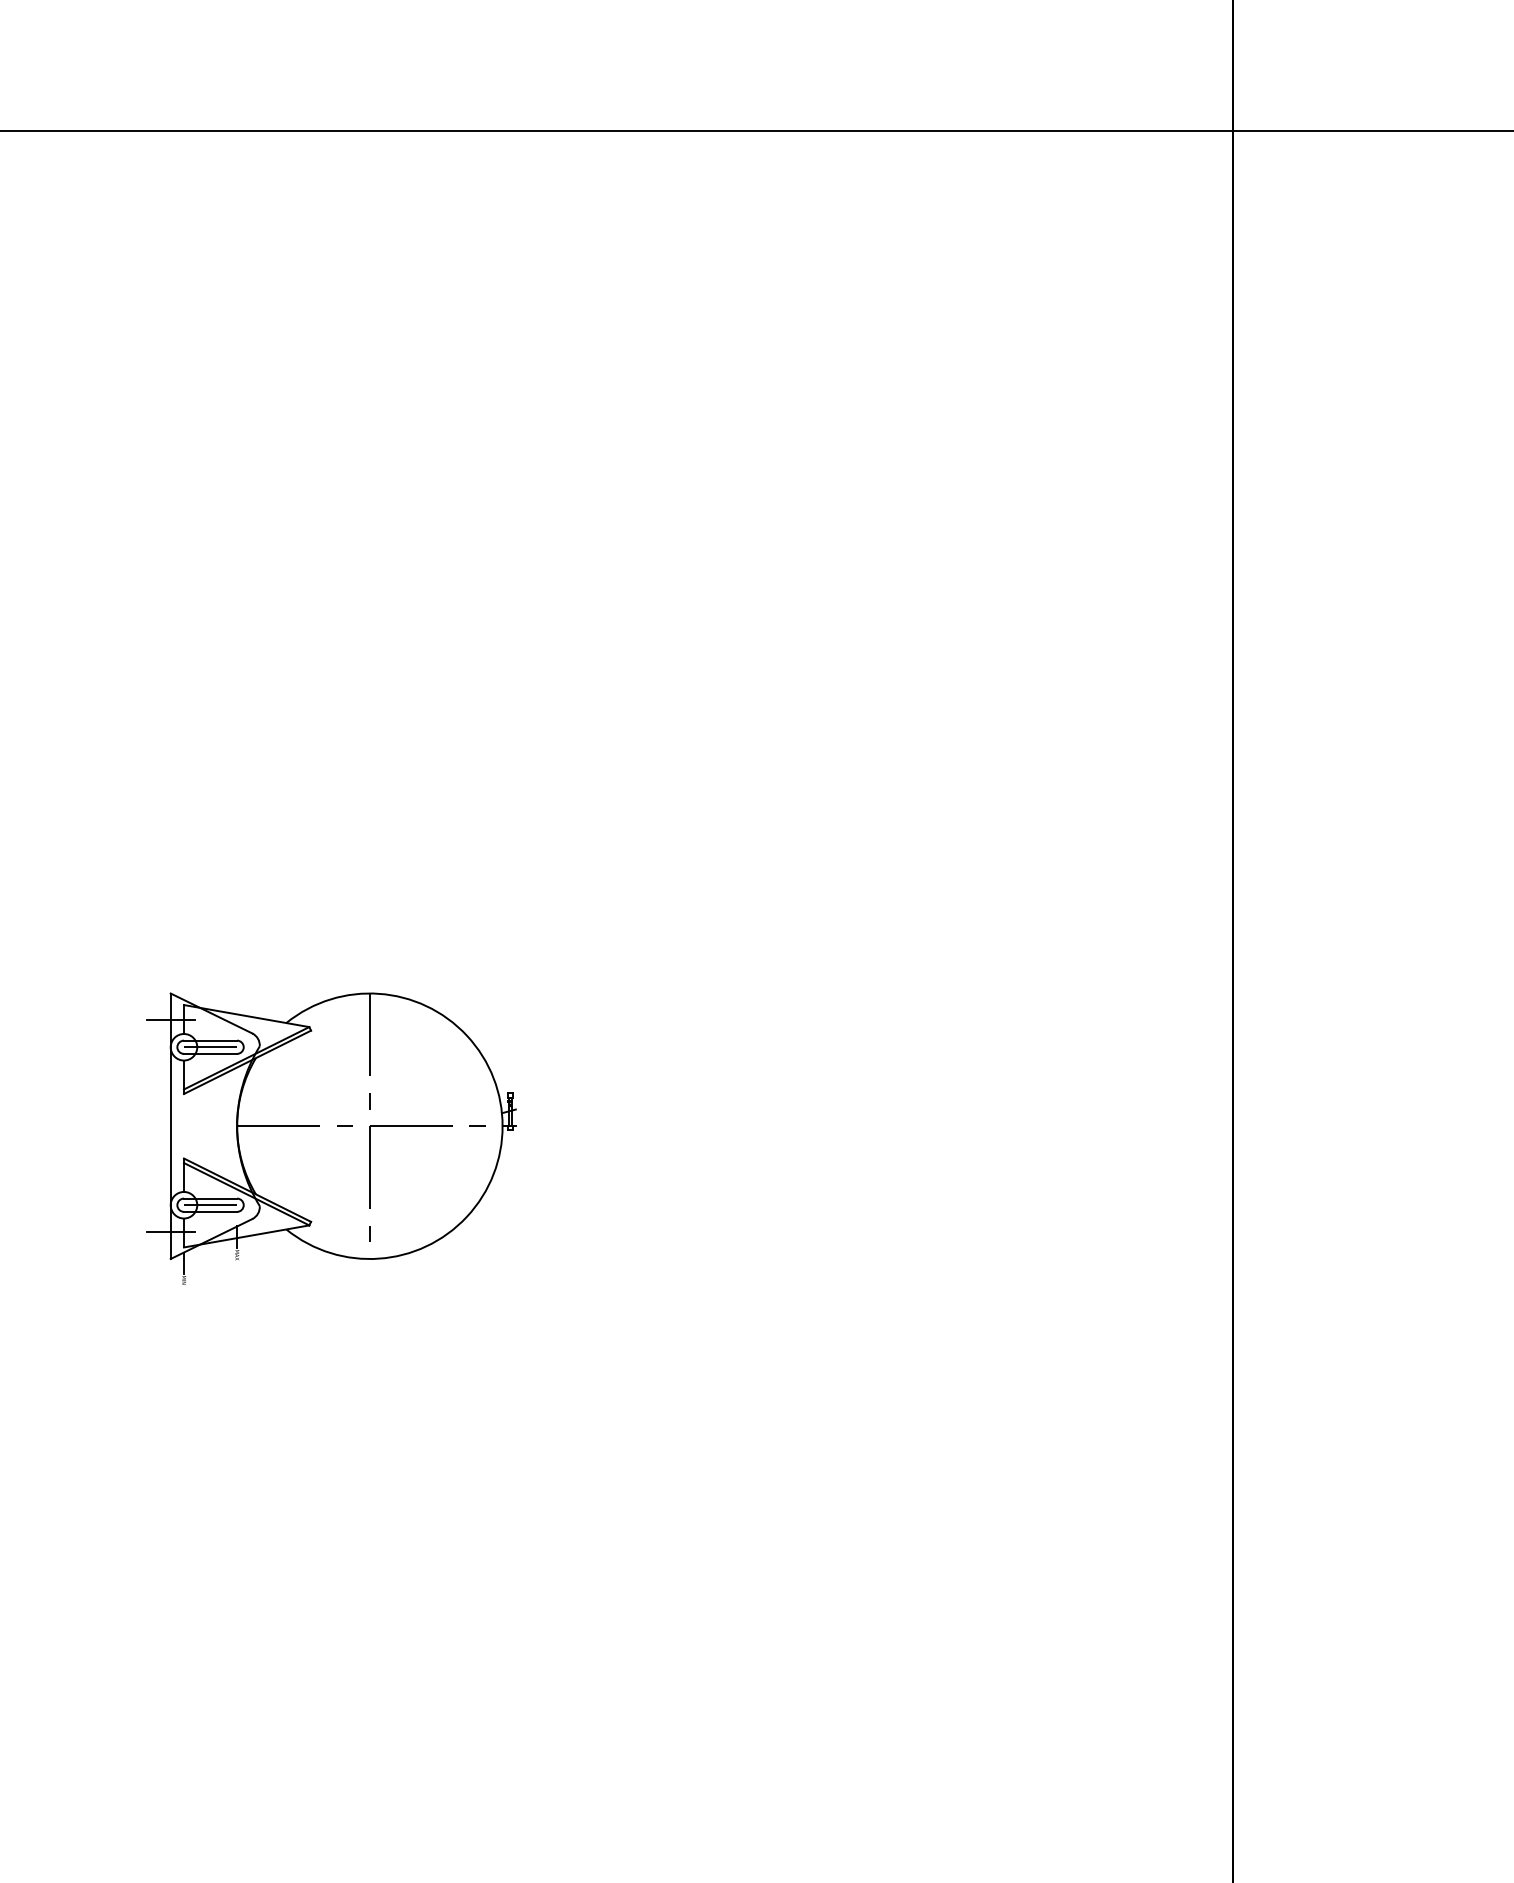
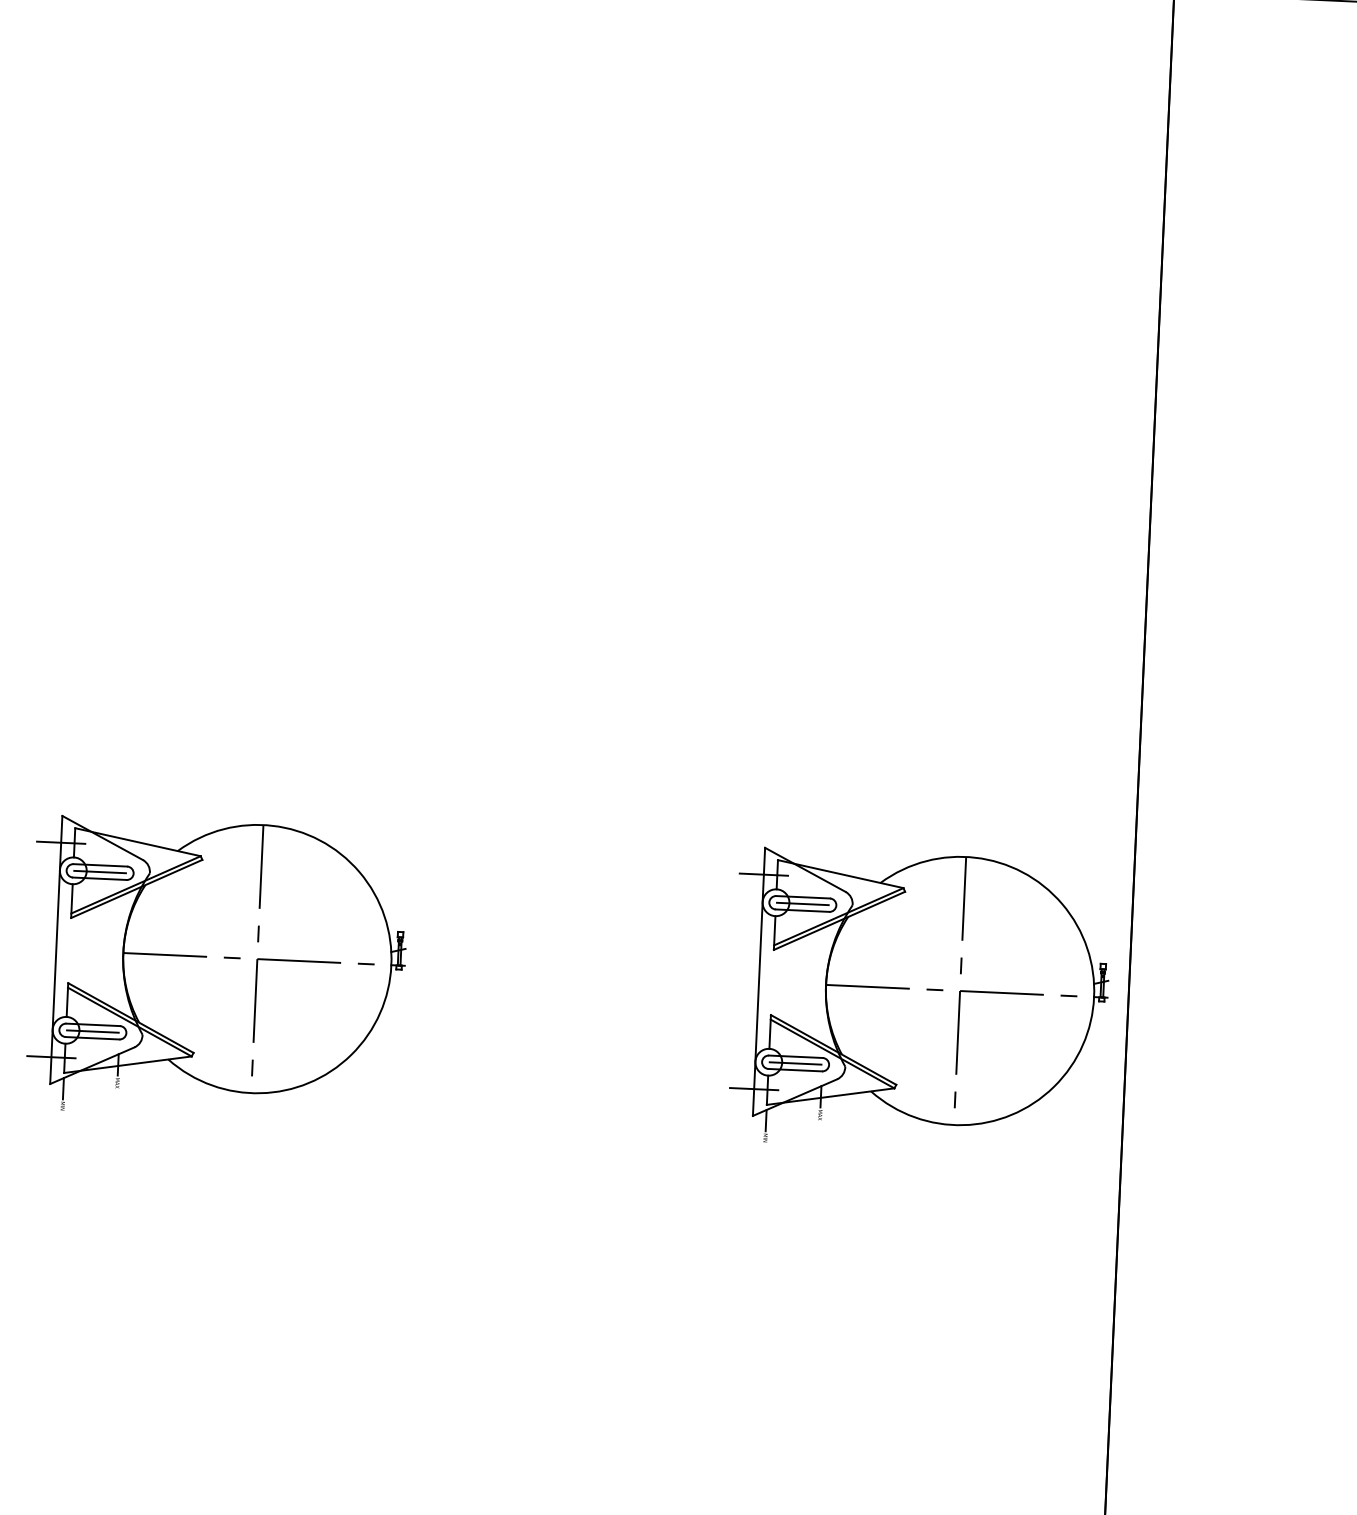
part: (1027, 1138) -> (920, 1001), added

